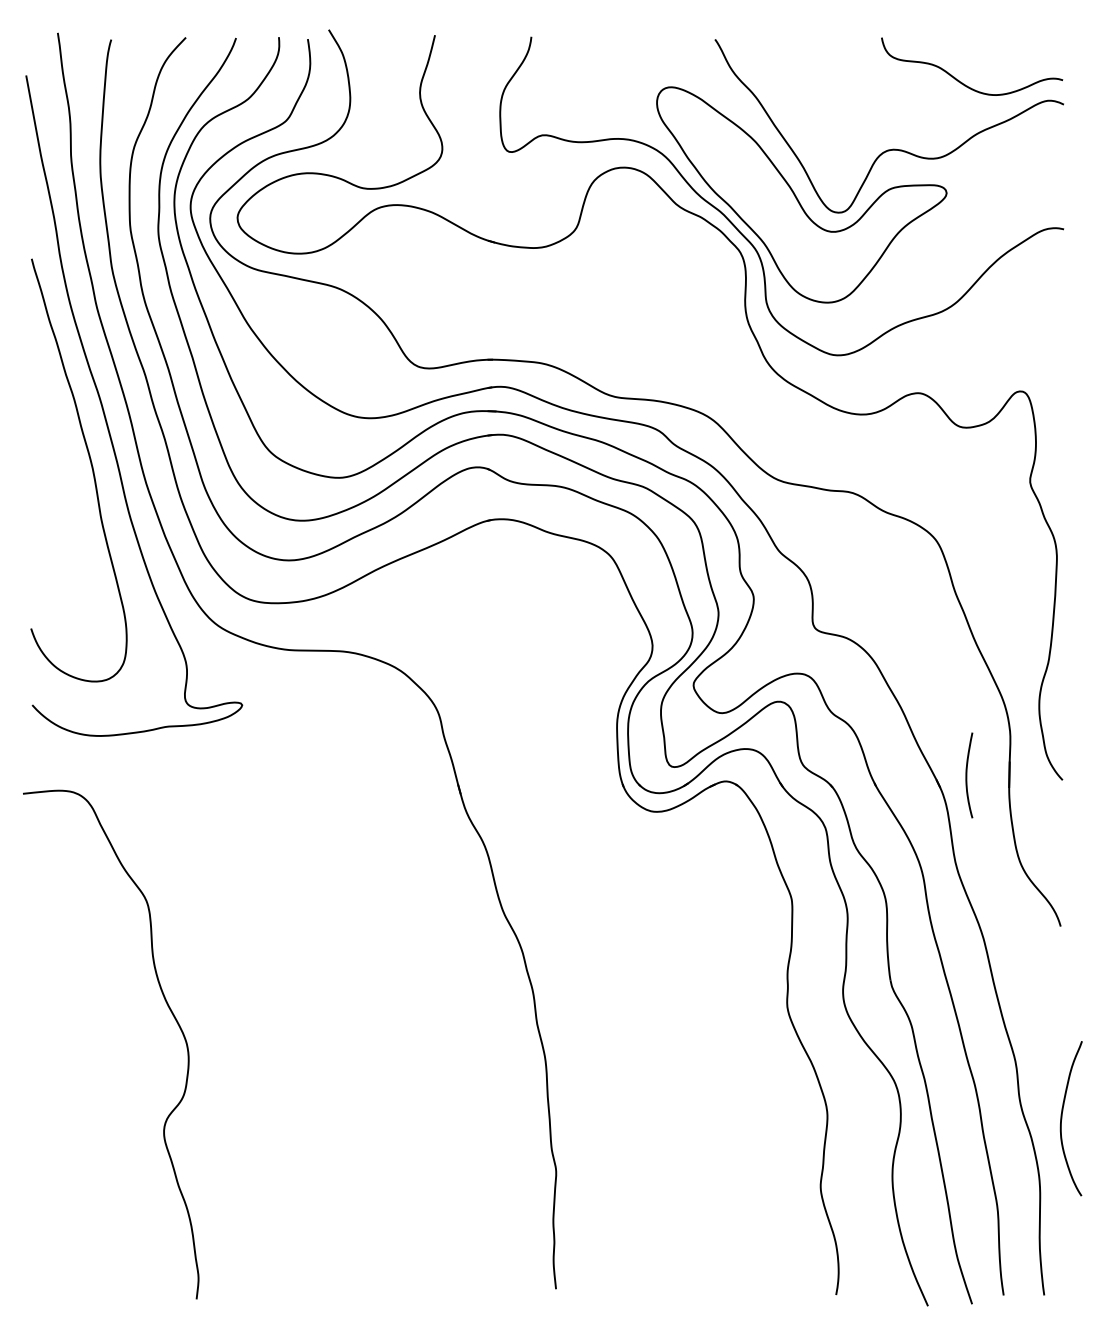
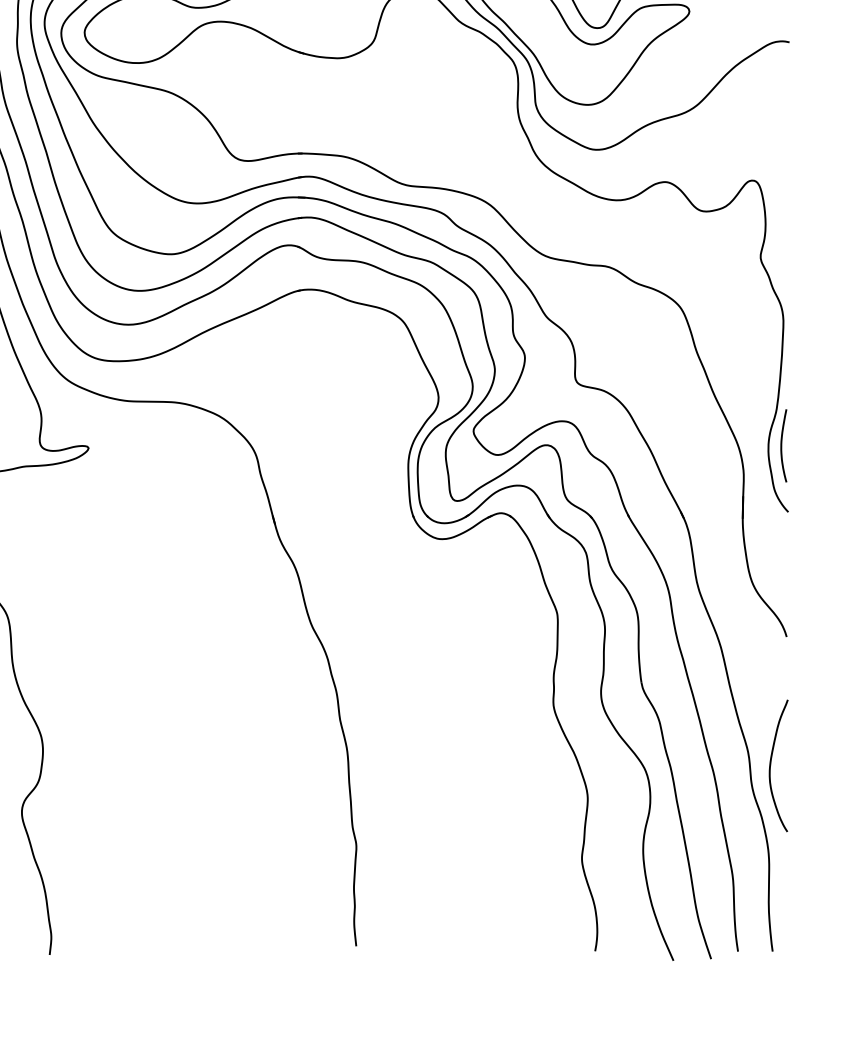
curve: (967, 775) -> (782, 445), moved
curve: (1062, 1118) -> (771, 765), moved

